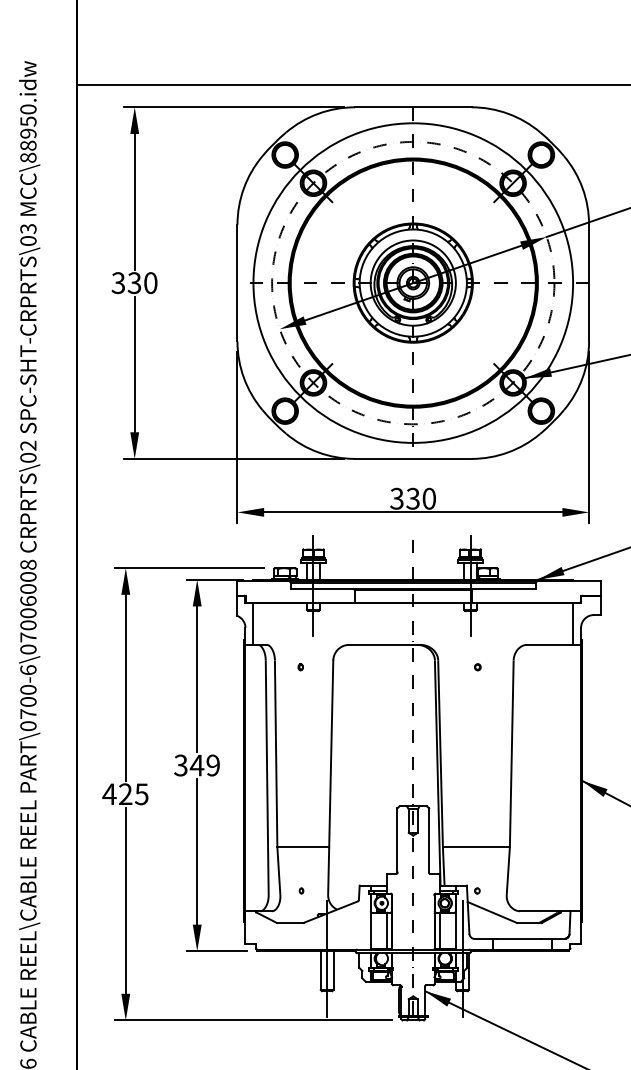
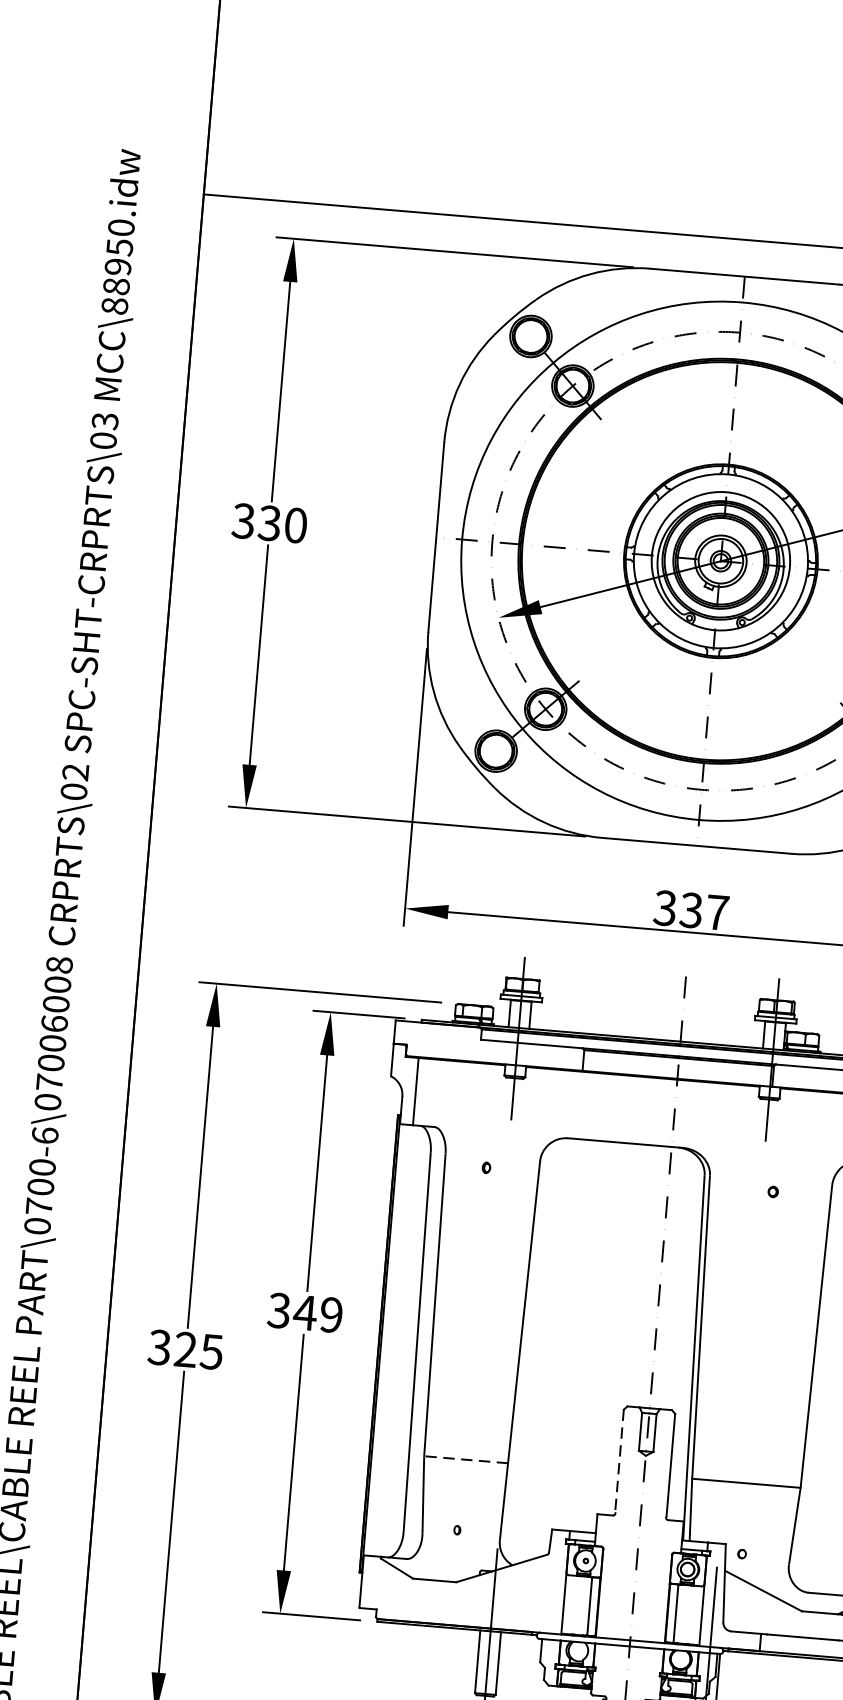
text: (429, 498) -> (717, 912), 330 -> 337
text: (109, 794) -> (159, 1347), 425 -> 325
line: (397, 840) -> (619, 1461), solid -> dashed
line: (303, 847) -> (466, 1460), solid -> dashed

